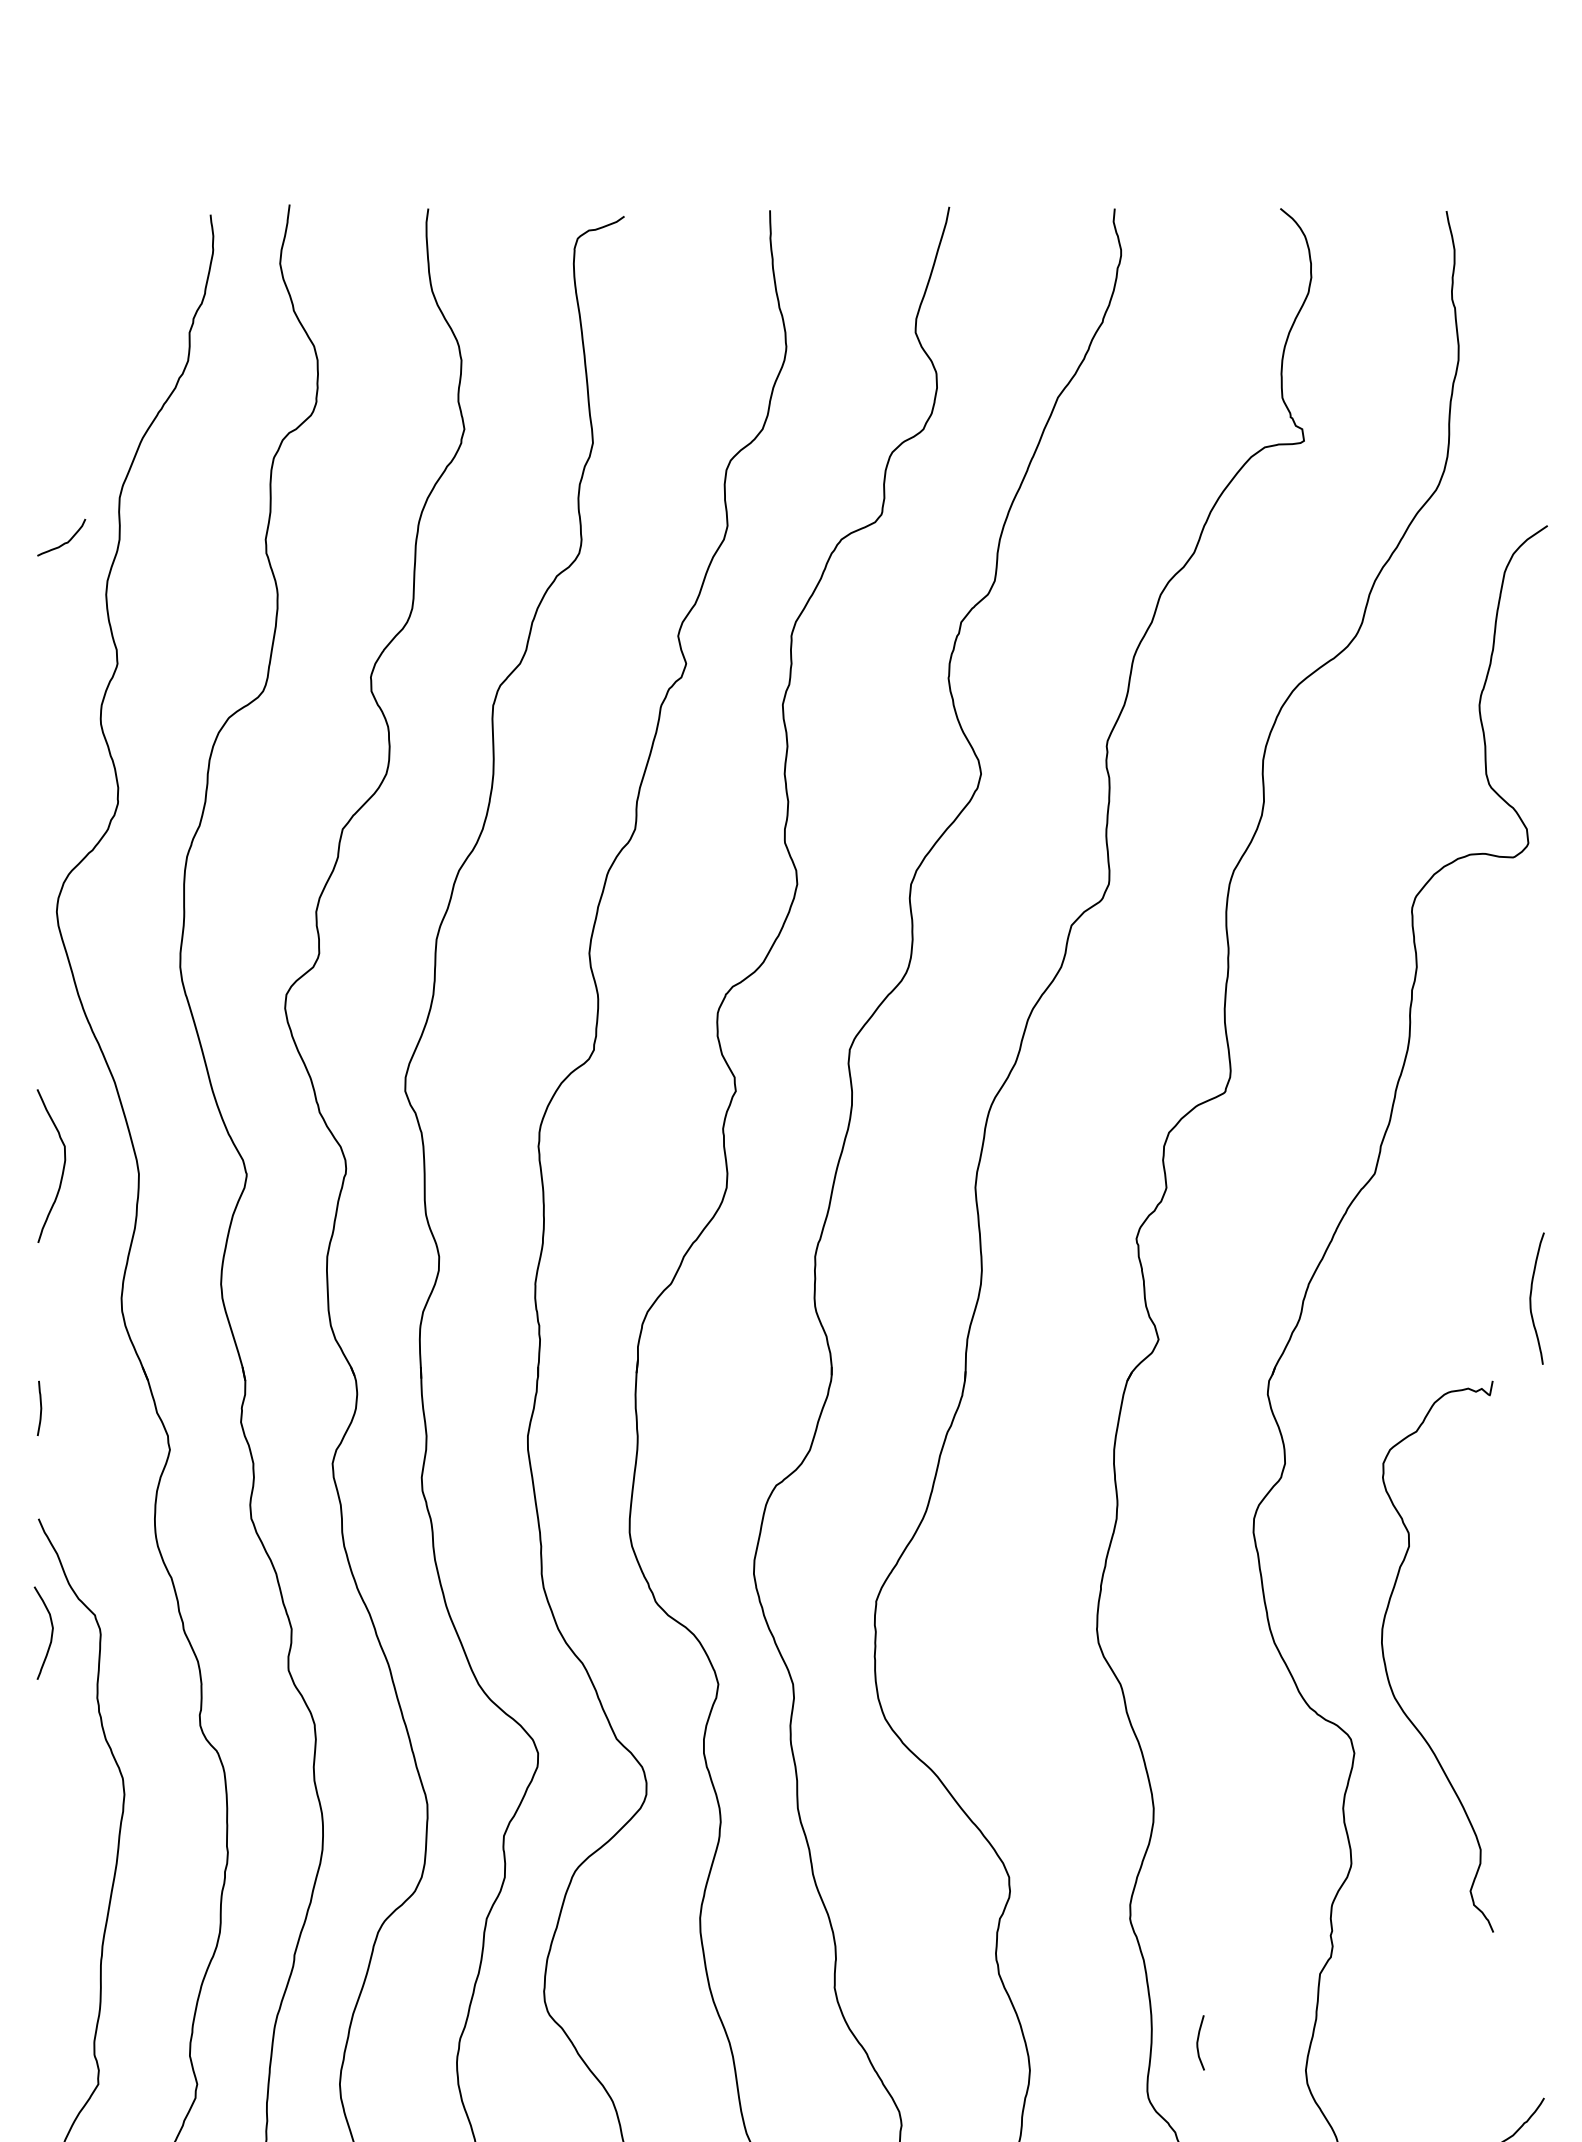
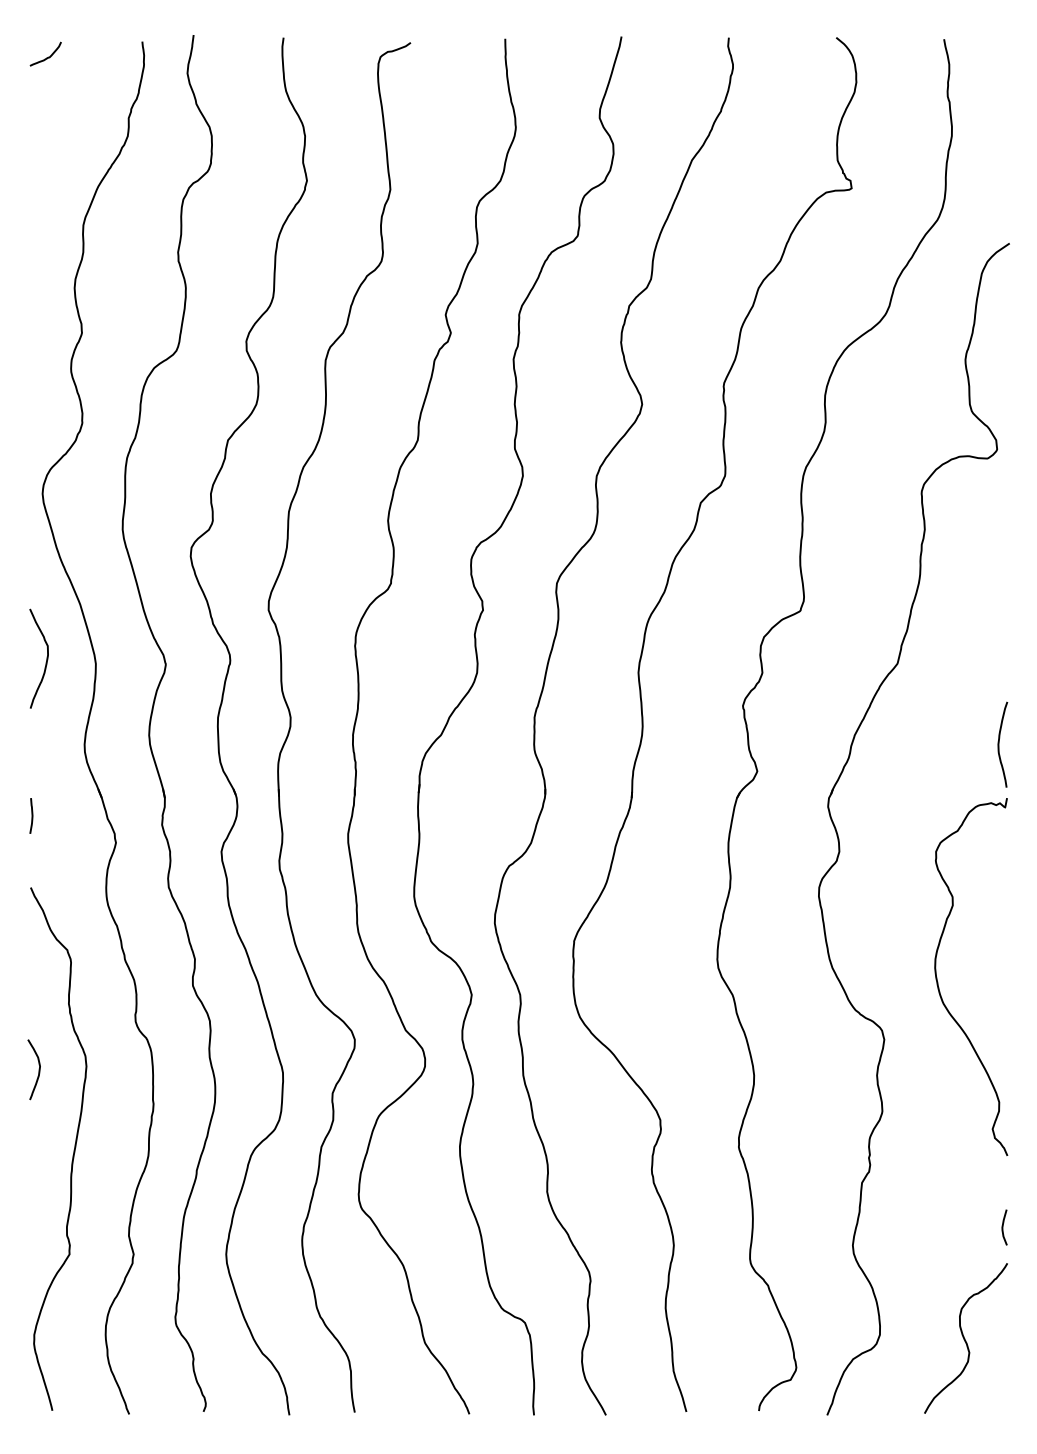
curve: (62, 542) -> (46, 57), moved
curve: (50, 1632) -> (38, 1069), moved
curve: (1387, 1665) -> (938, 982), moved
curve: (1198, 2042) -> (1003, 1227), moved

